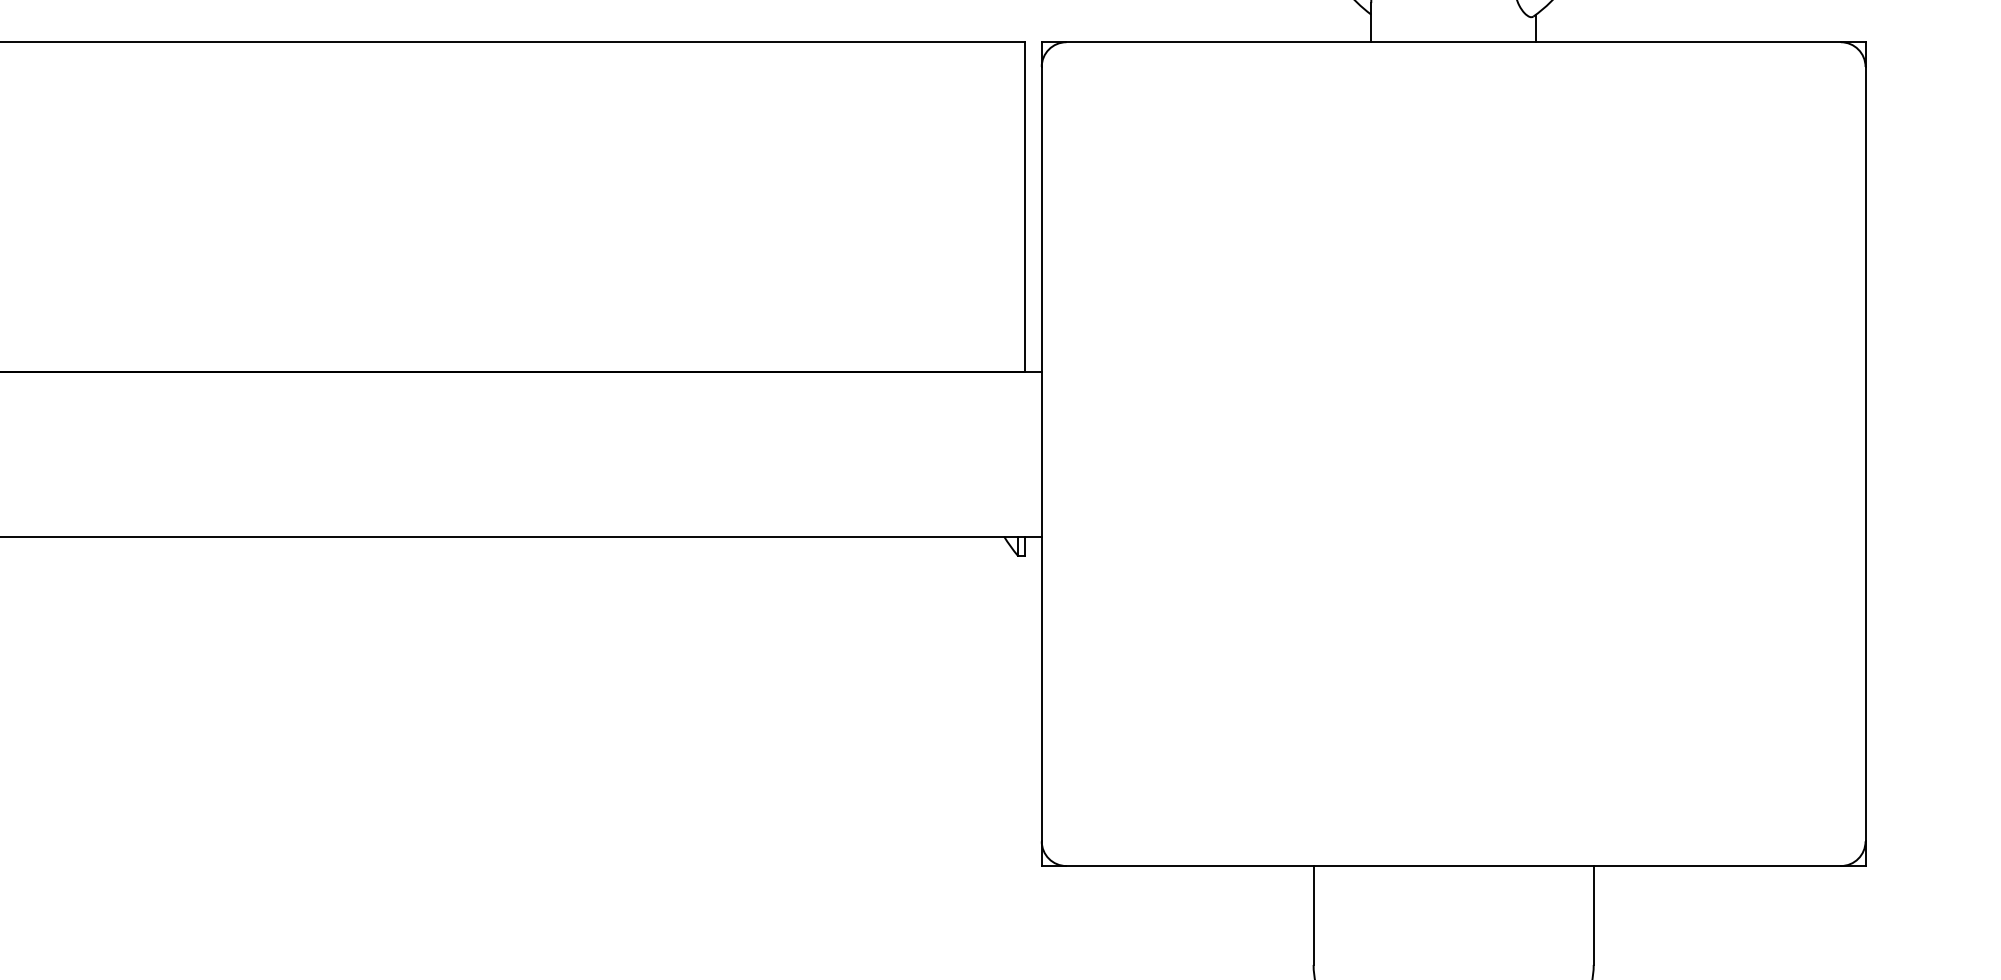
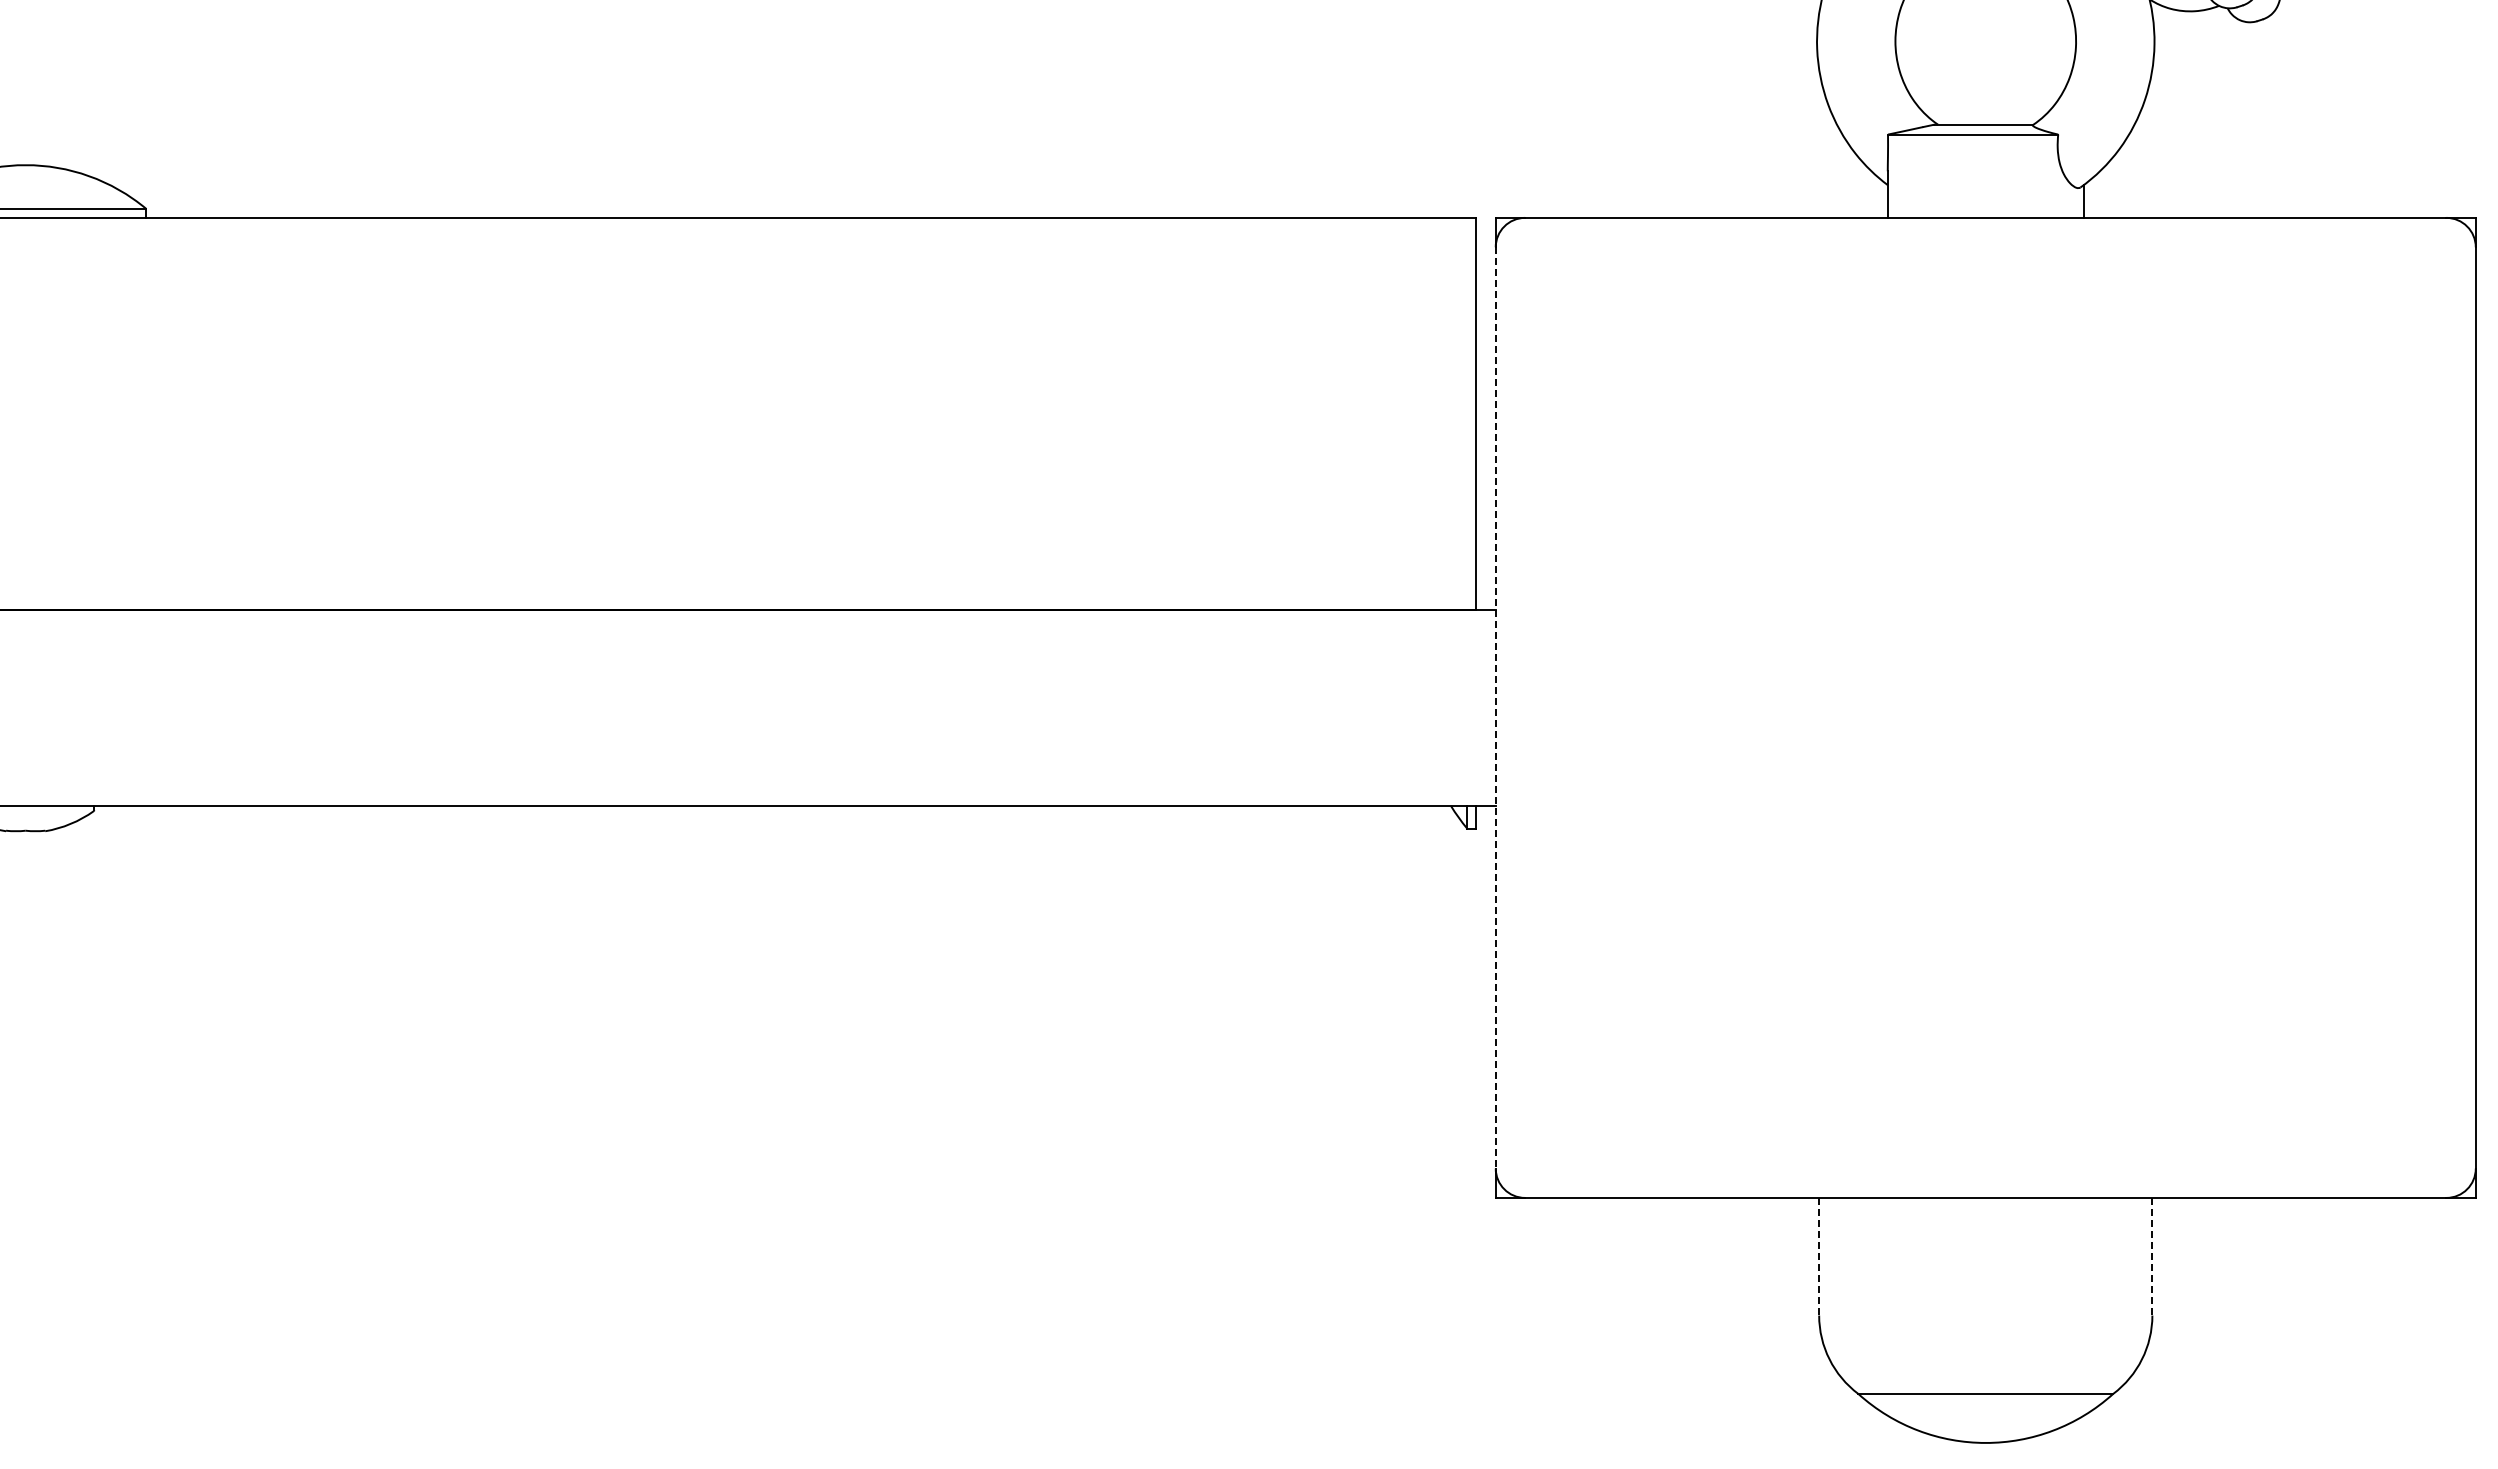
line: (1041, 453) -> (1495, 707), solid -> dashed
line: (1313, 915) -> (1819, 1256), solid -> dashed
line: (1593, 915) -> (2152, 1256), solid -> dashed

